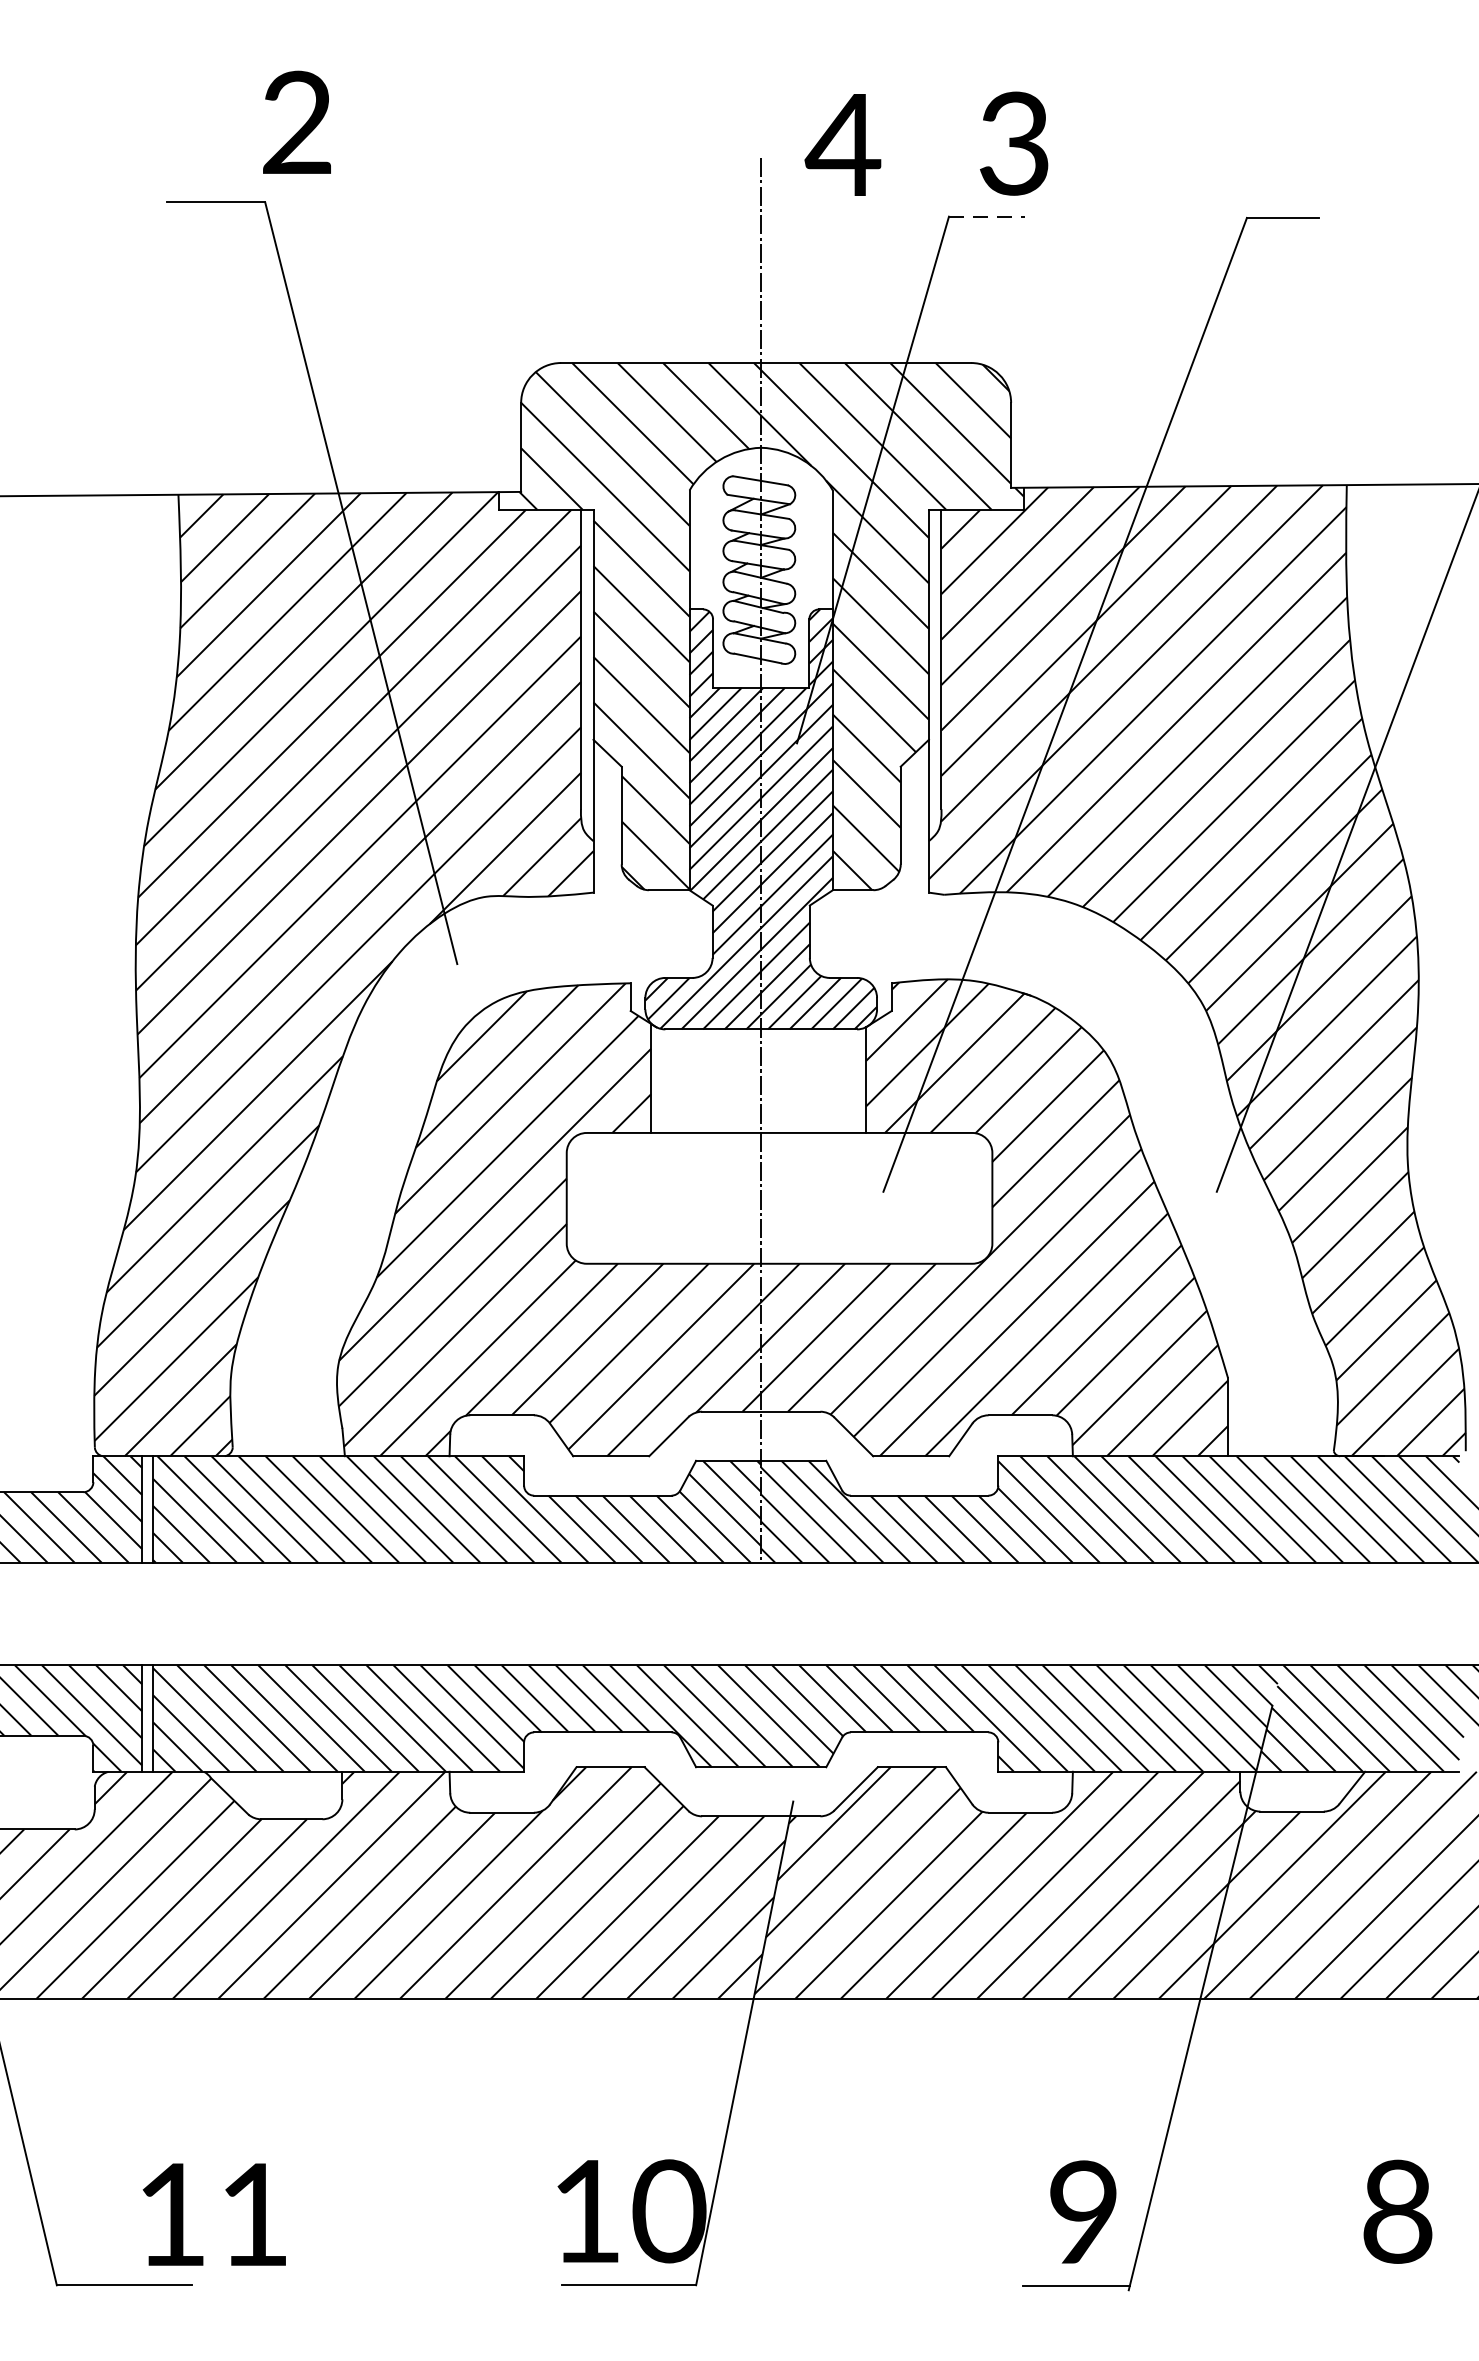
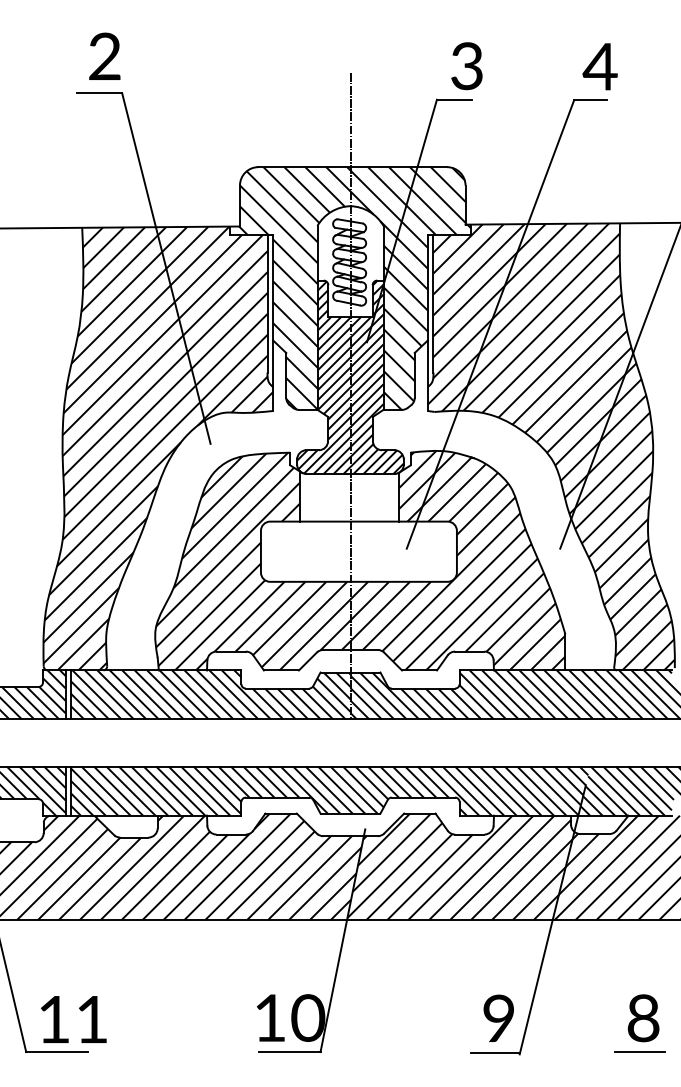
text: (296, 120) -> (104, 55), moved
text: (841, 144) -> (599, 66), moved
line: (987, 216) -> (454, 99), dashed -> solid
text: (213, 2214) -> (73, 1019), moved
line: (1388, 2286) -> (639, 1052), added

